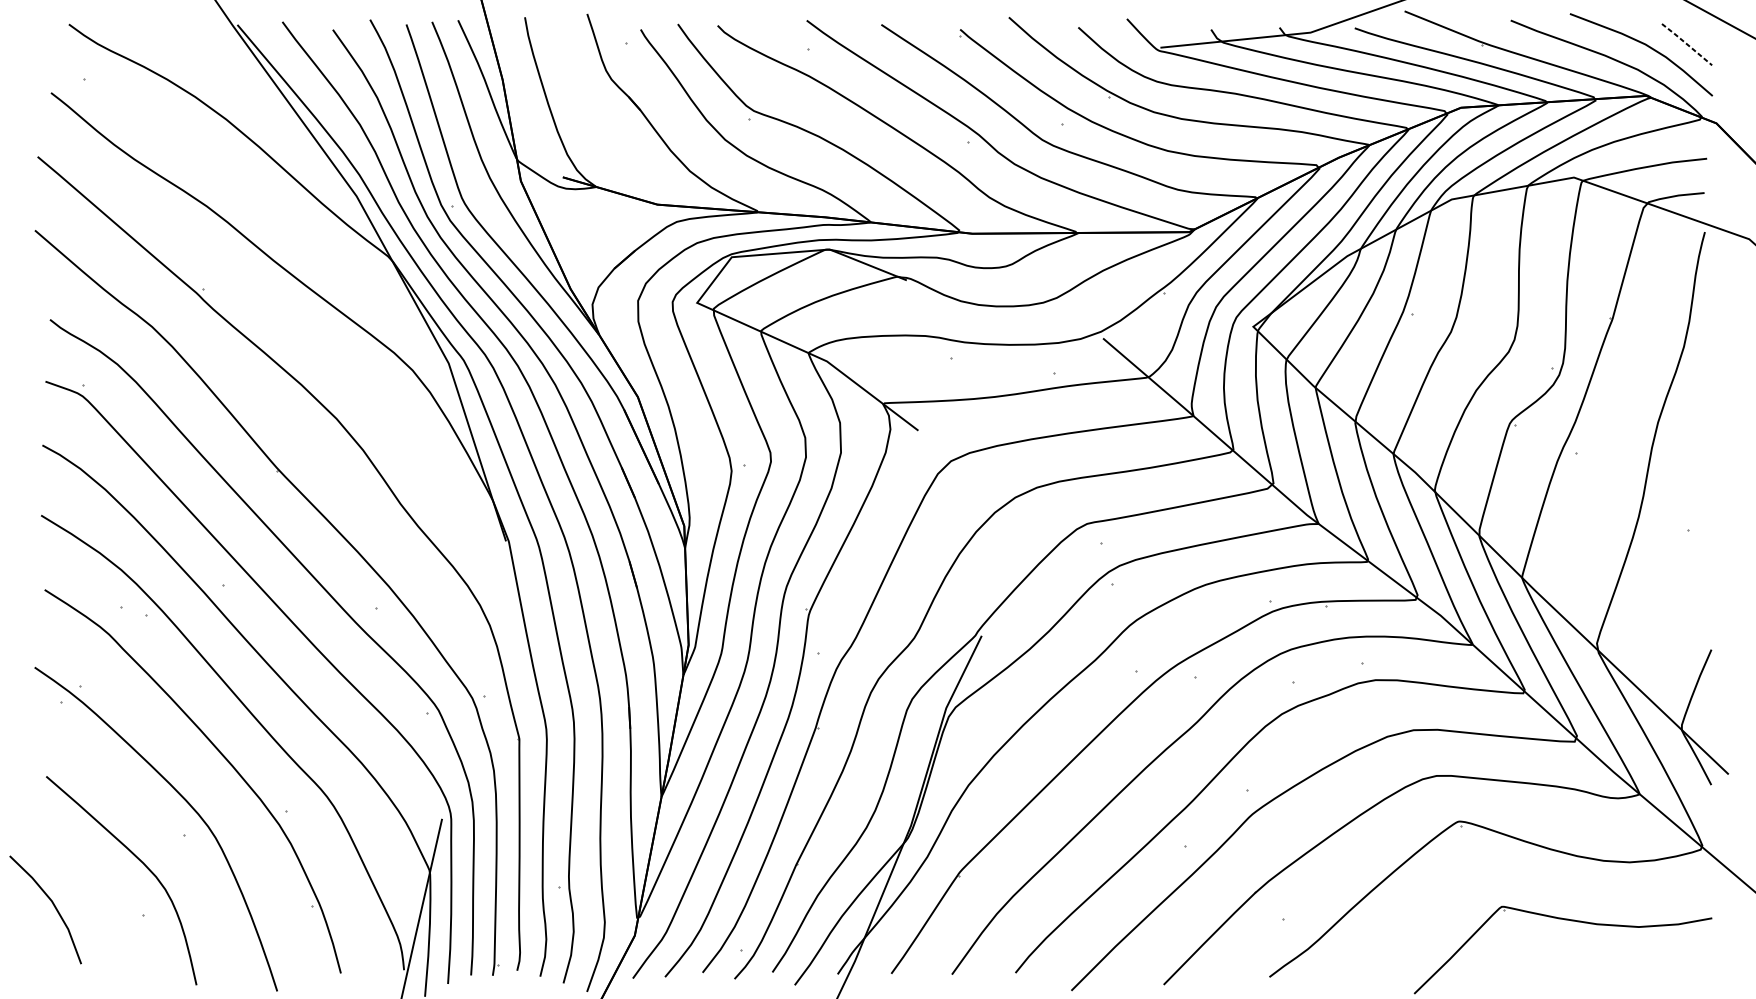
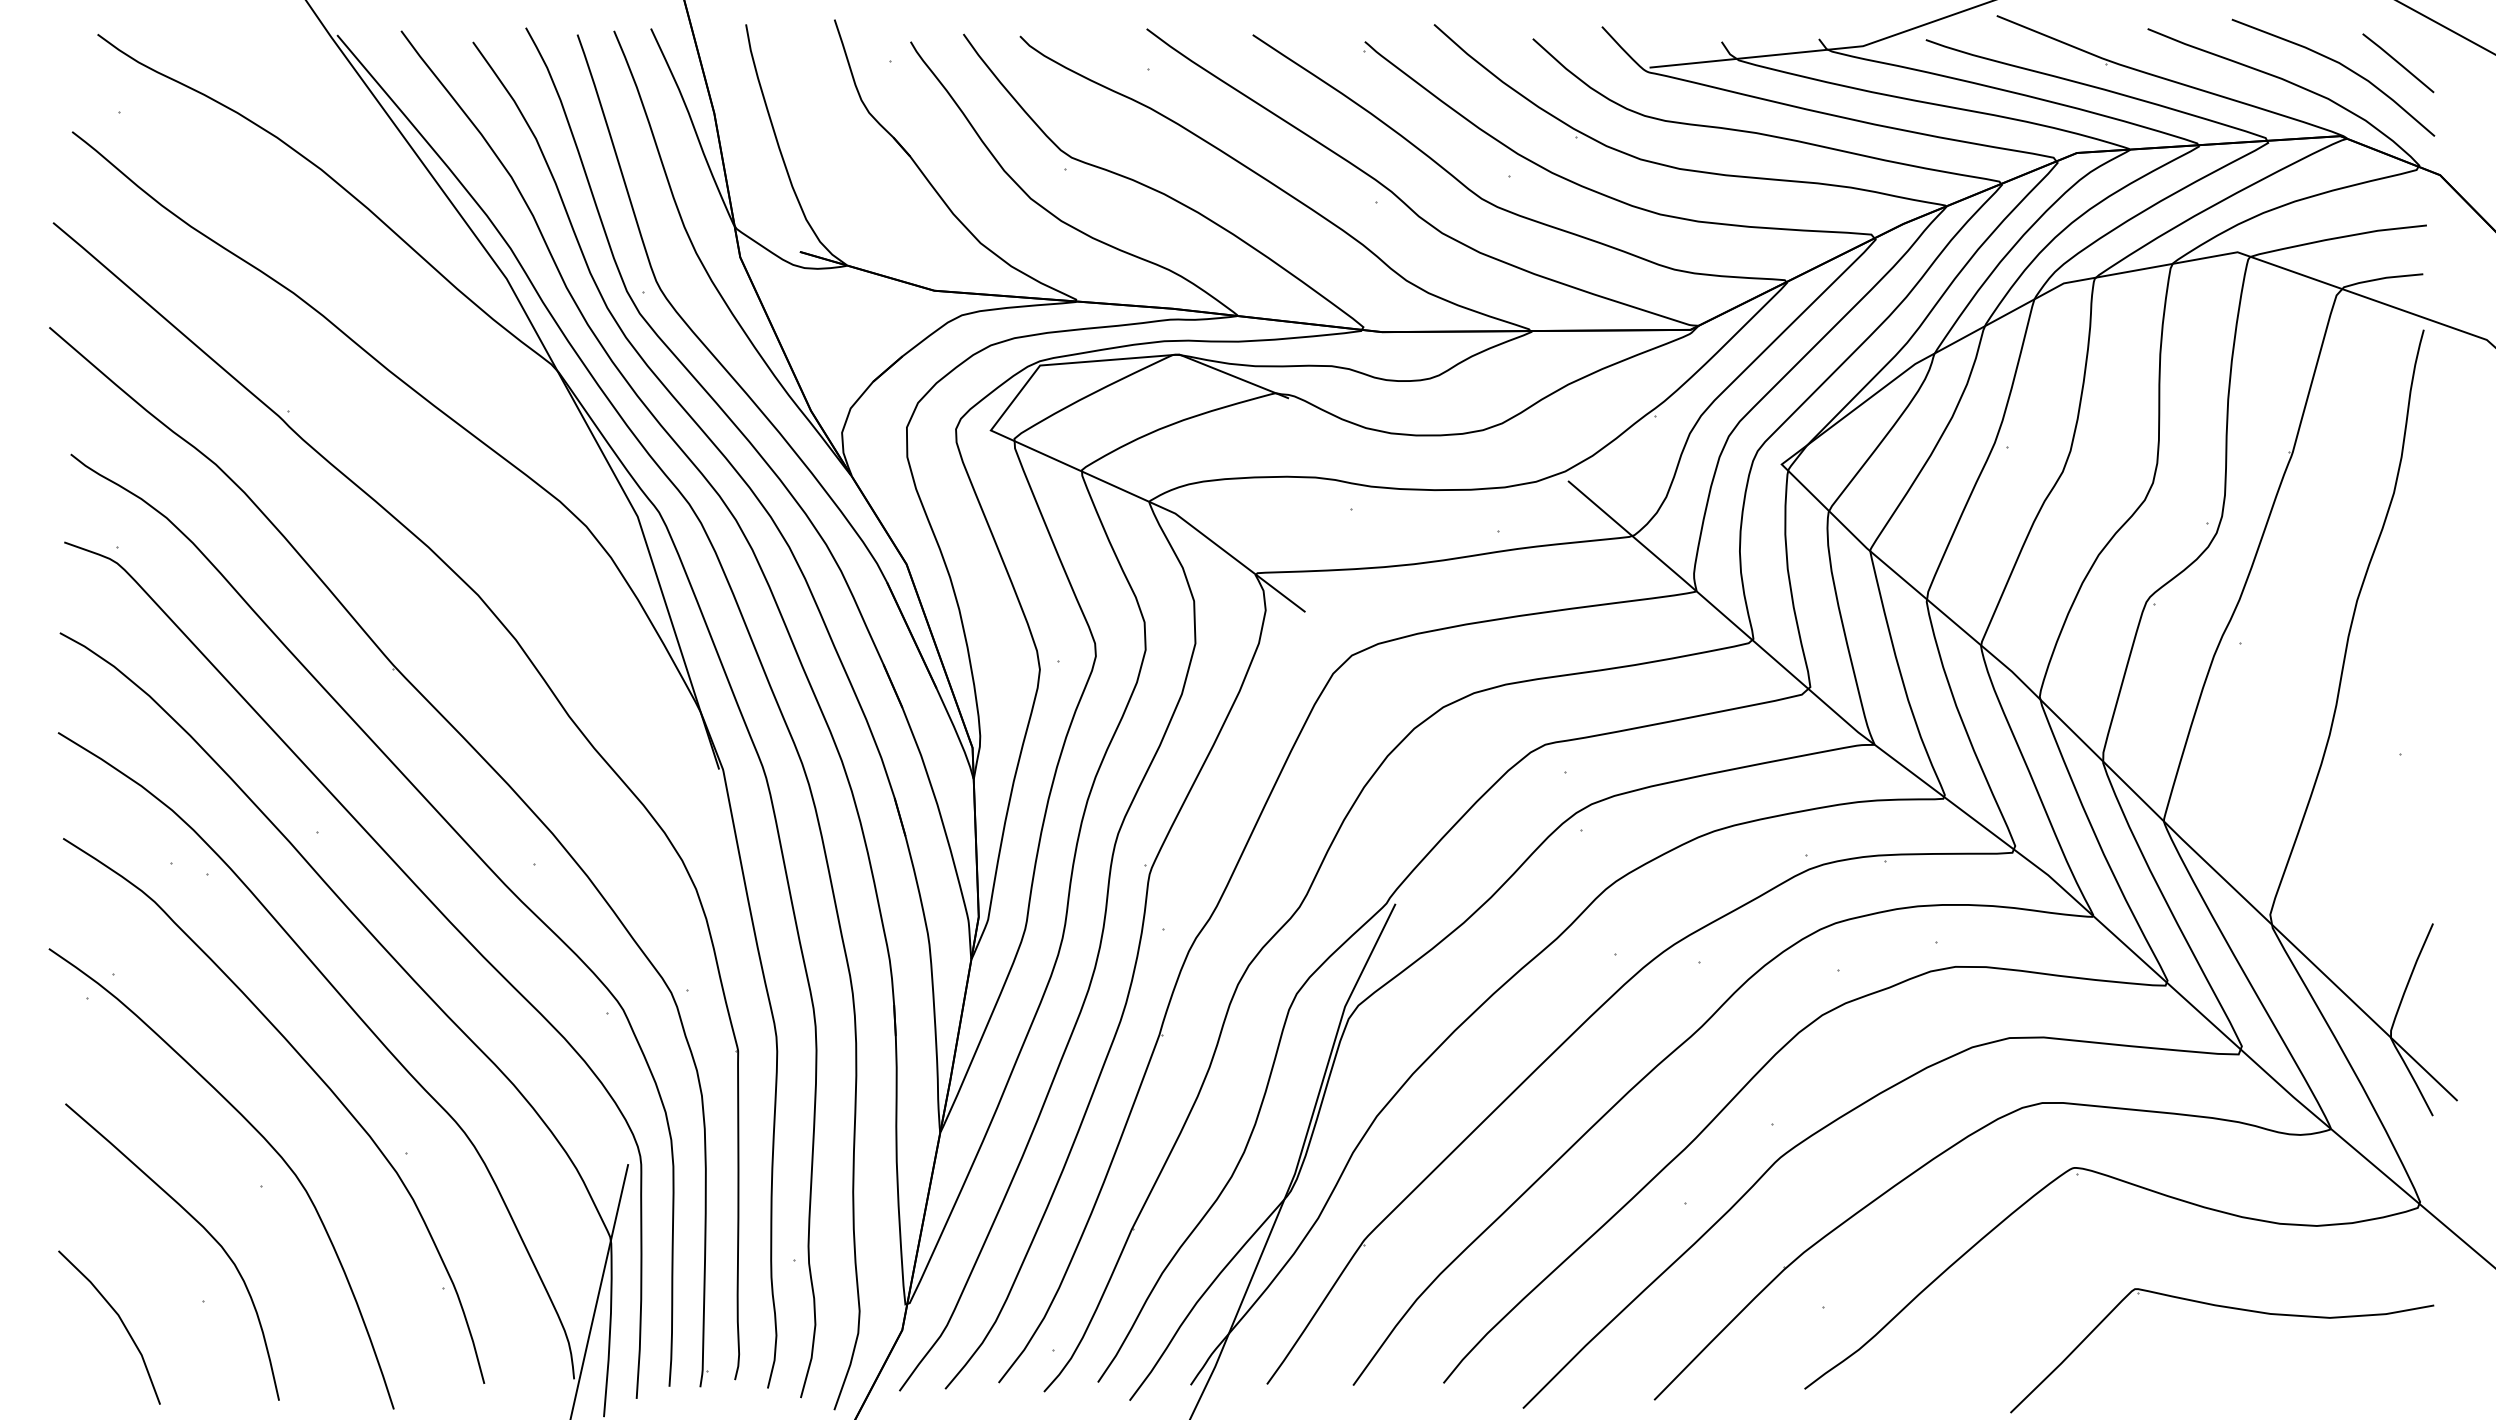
line: (1687, 44) -> (2398, 62), dashed -> solid
line: (52, 904) -> (119, 1319), moved

